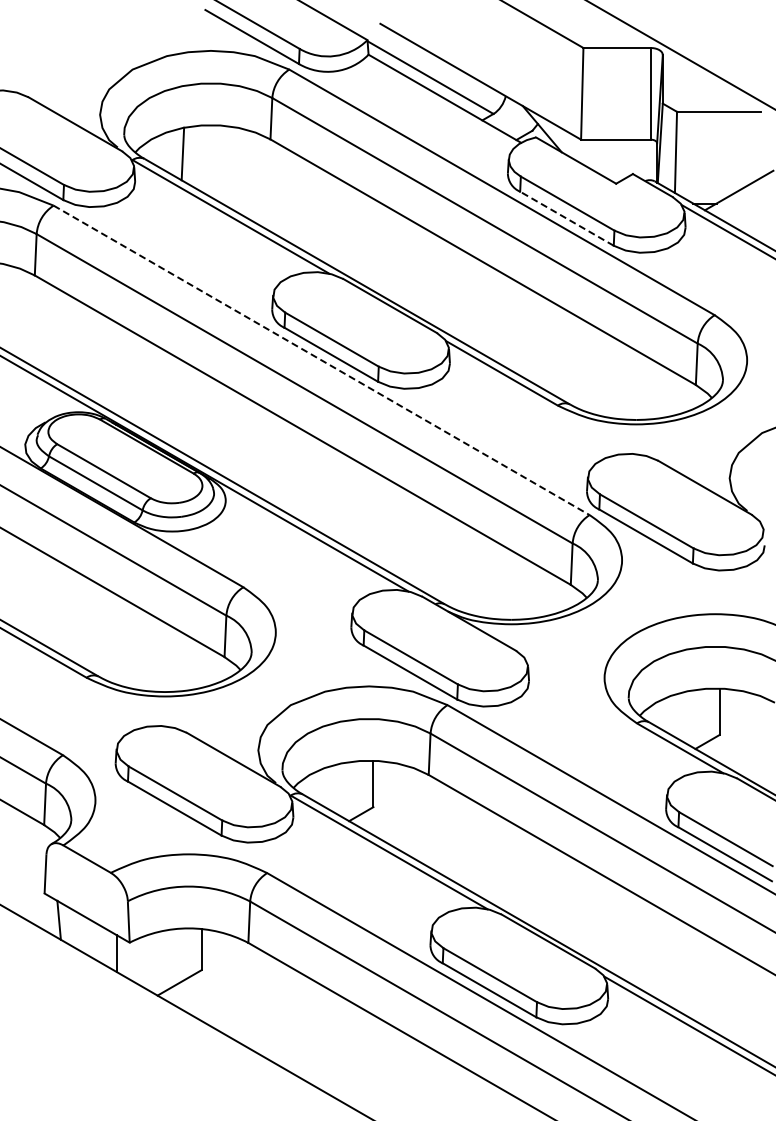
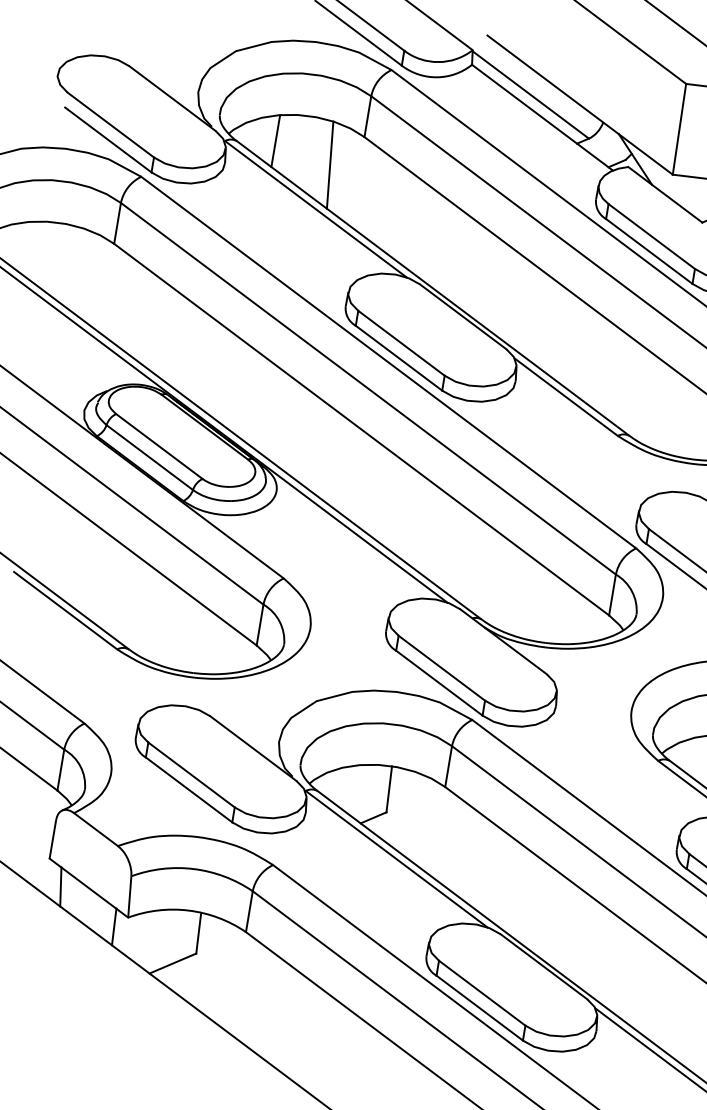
line: (239, 171) -> (329, 165), added
line: (566, 218) -> (648, 251), dashed -> solid
line: (322, 360) -> (389, 362), dashed -> solid

